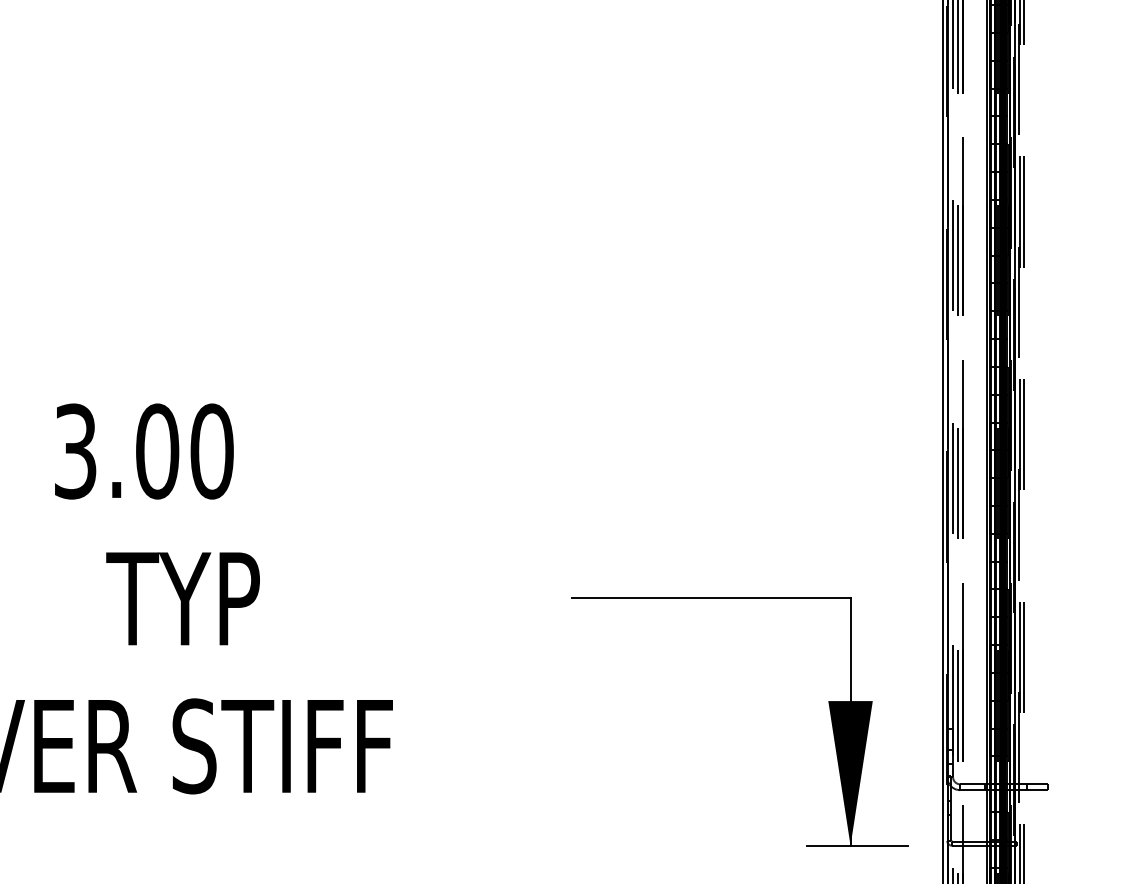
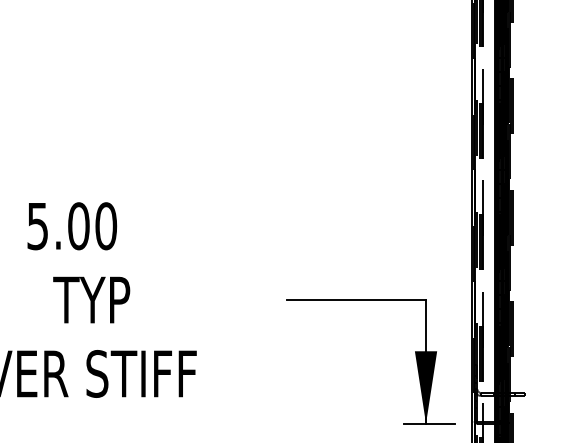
text: (74, 449) -> (37, 225), 3.00 -> 5.00

